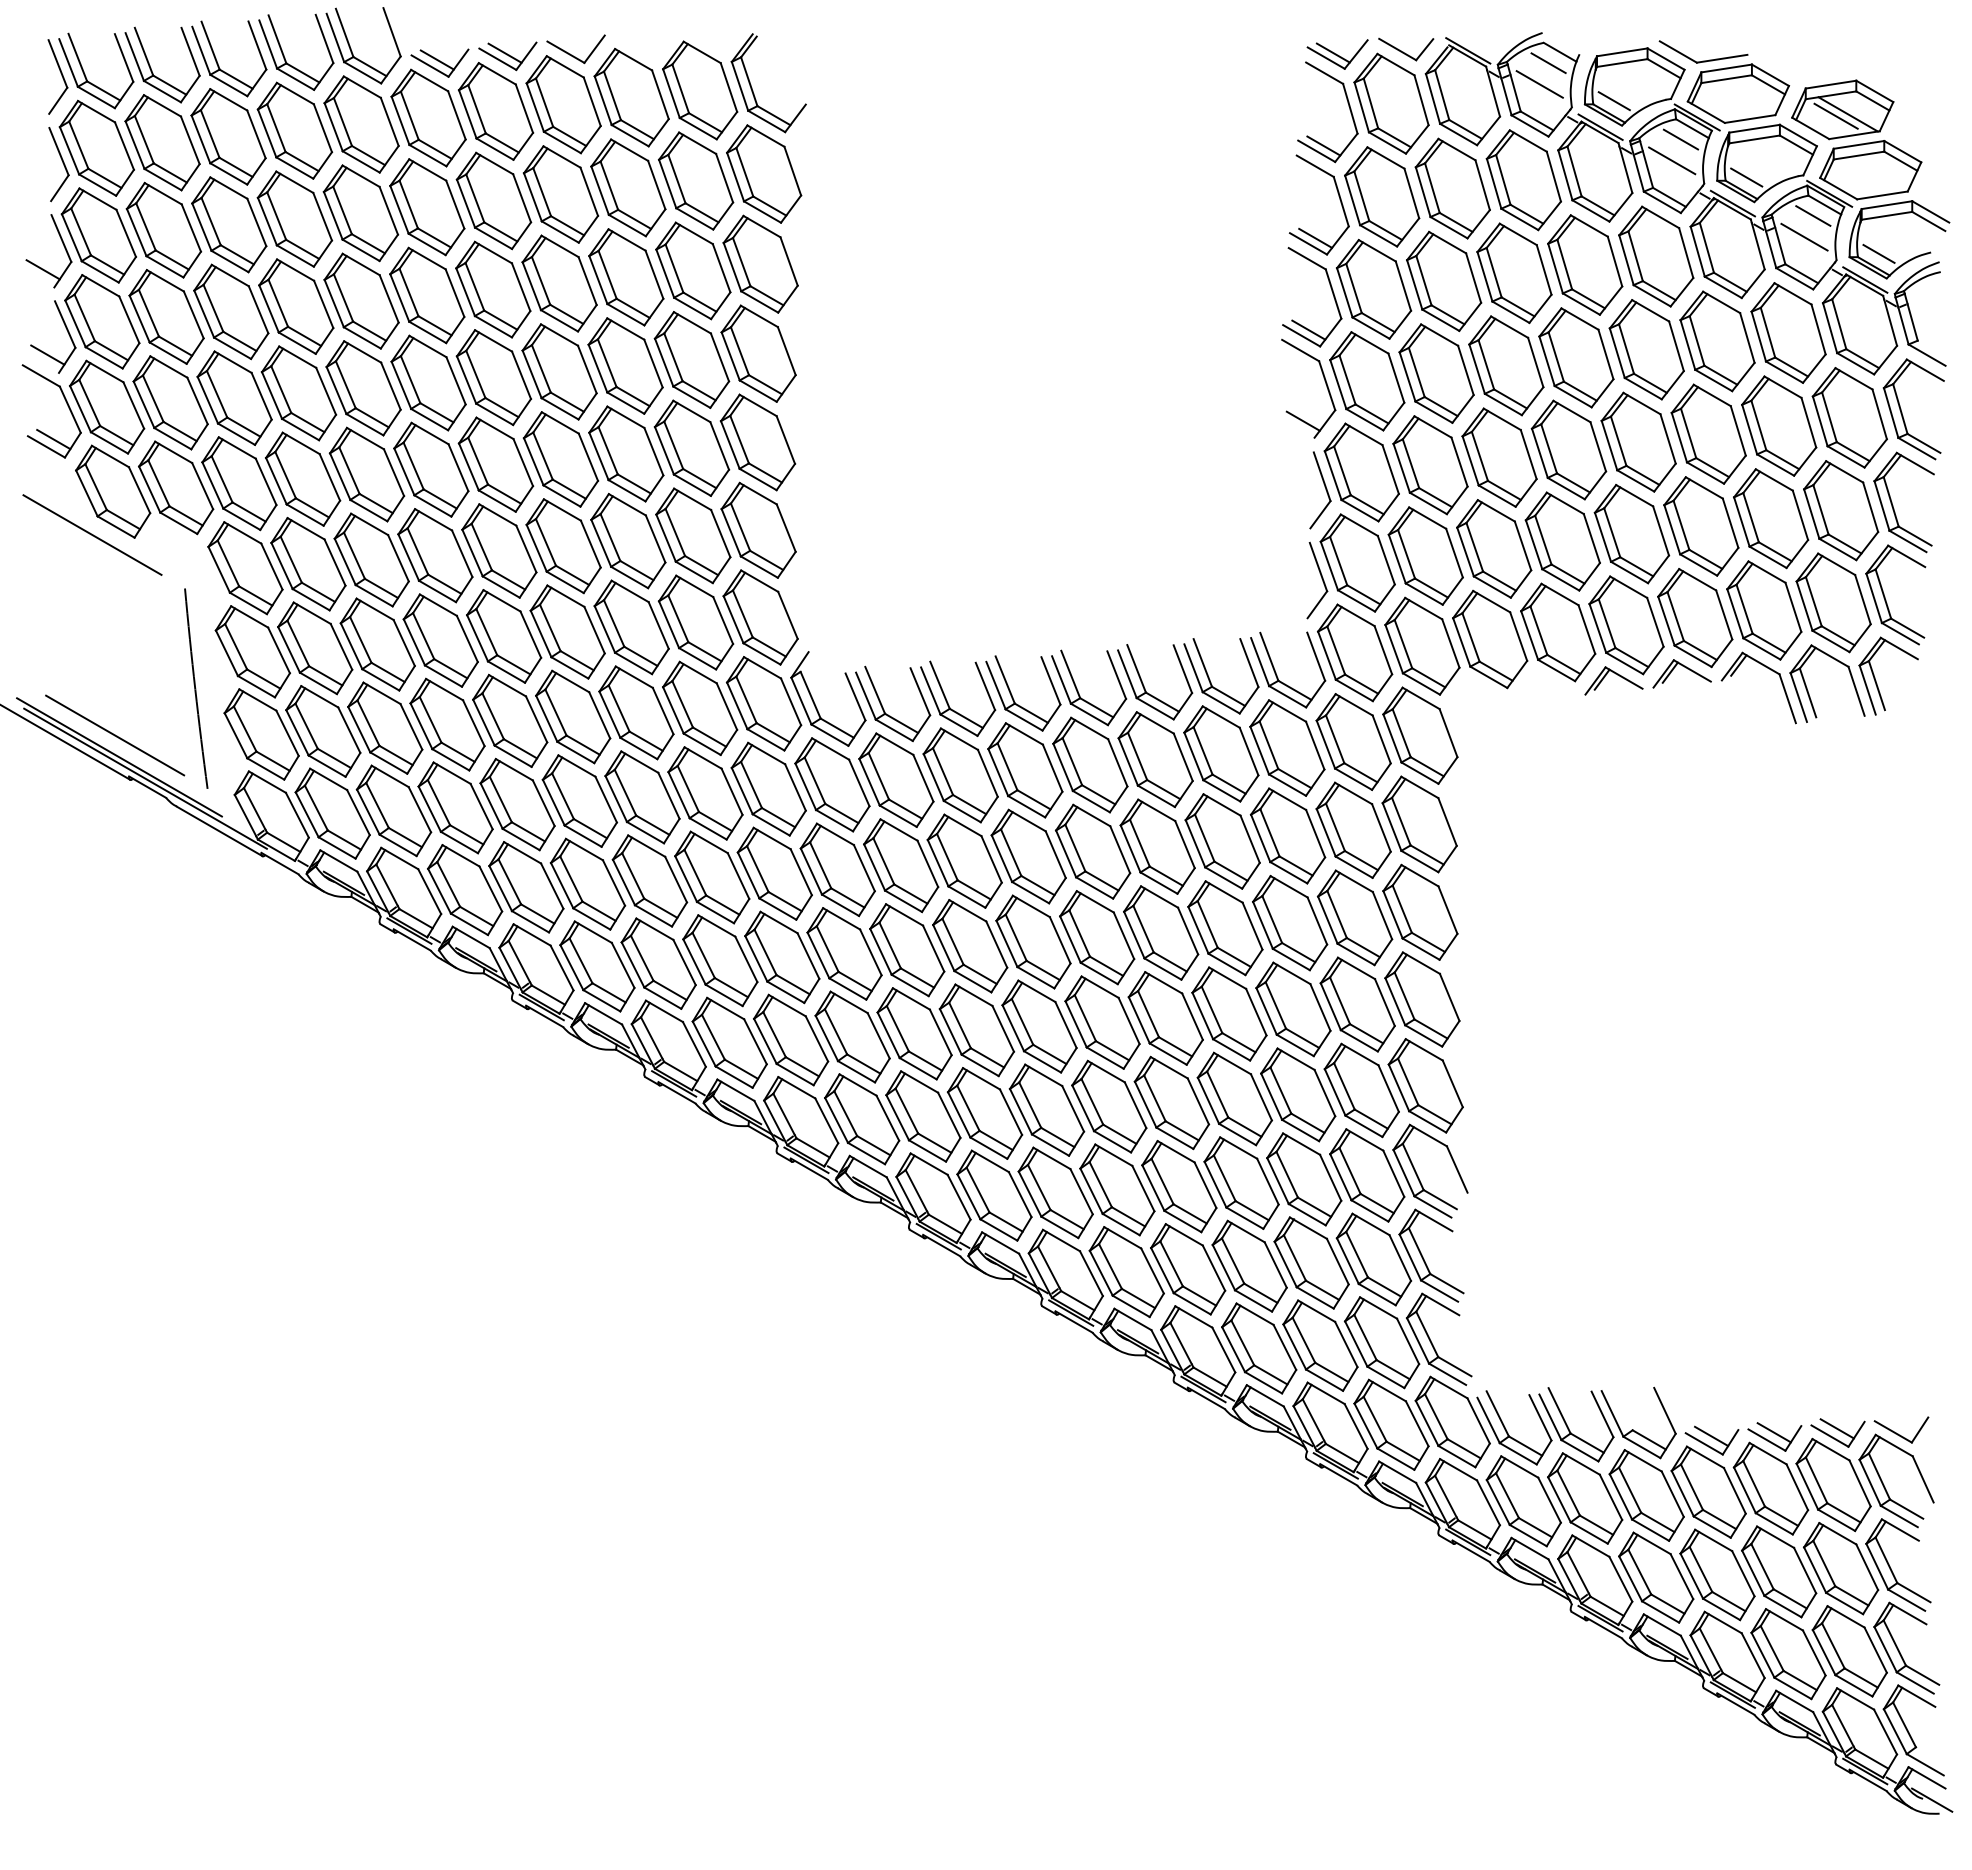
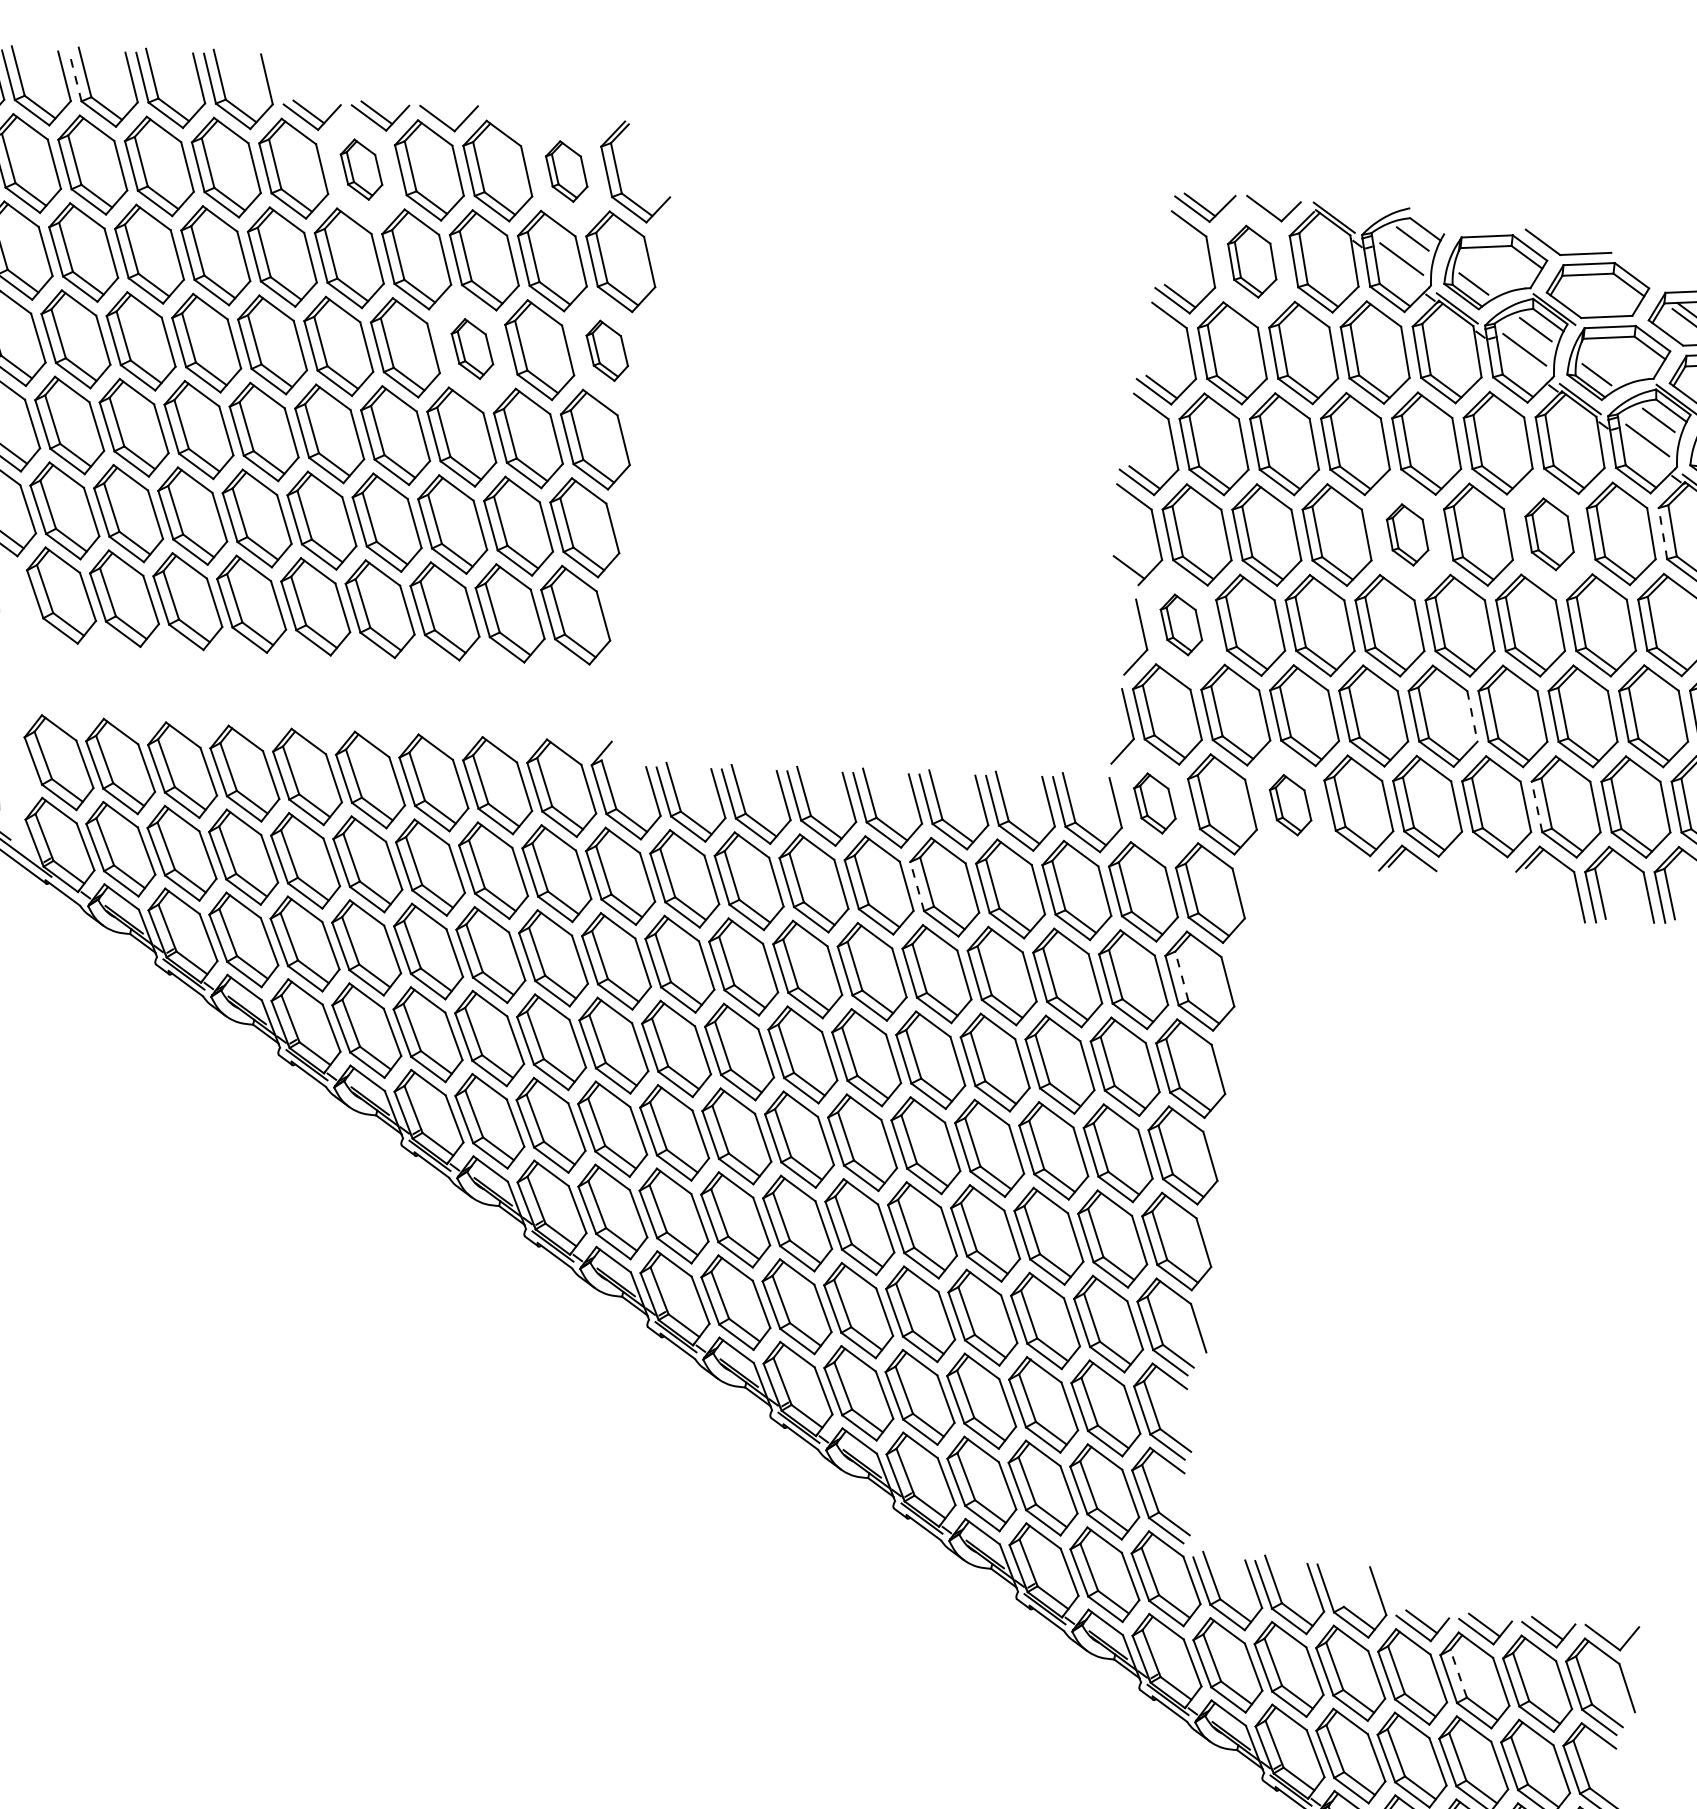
line: (201, 50) -> (75, 76), solid -> dashed
part: (700, 90) -> (566, 171), size x0.6
part: (1391, 103) -> (1252, 261), size x0.7
part: (496, 111) -> (361, 169), size x0.6
part: (760, 263) -> (607, 350), size x0.6
part: (626, 277) -> (472, 349), size x0.6
line: (1830, 328) -> (1663, 534), solid -> dashed
part: (1717, 341) -> (1549, 534), size x0.7
part: (1576, 357) -> (1407, 534), size x0.6
part: (1361, 472) -> (1181, 624), size x0.6
line: (1661, 530) -> (1472, 715), solid -> dashed
line: (1735, 613) -> (1537, 806), solid -> dashed
part: (506, 633) -> (313, 689), removed
part: (1490, 639) -> (1290, 805), size x0.6
part: (1355, 652) -> (1155, 803), size x0.6
part: (1684, 667) -> (1480, 854), removed
line: (1128, 761) -> (917, 886), solid -> dashed
line: (1401, 821) -> (1182, 976), solid -> dashed
line: (1753, 1483) -> (1458, 1673), solid -> dashed

